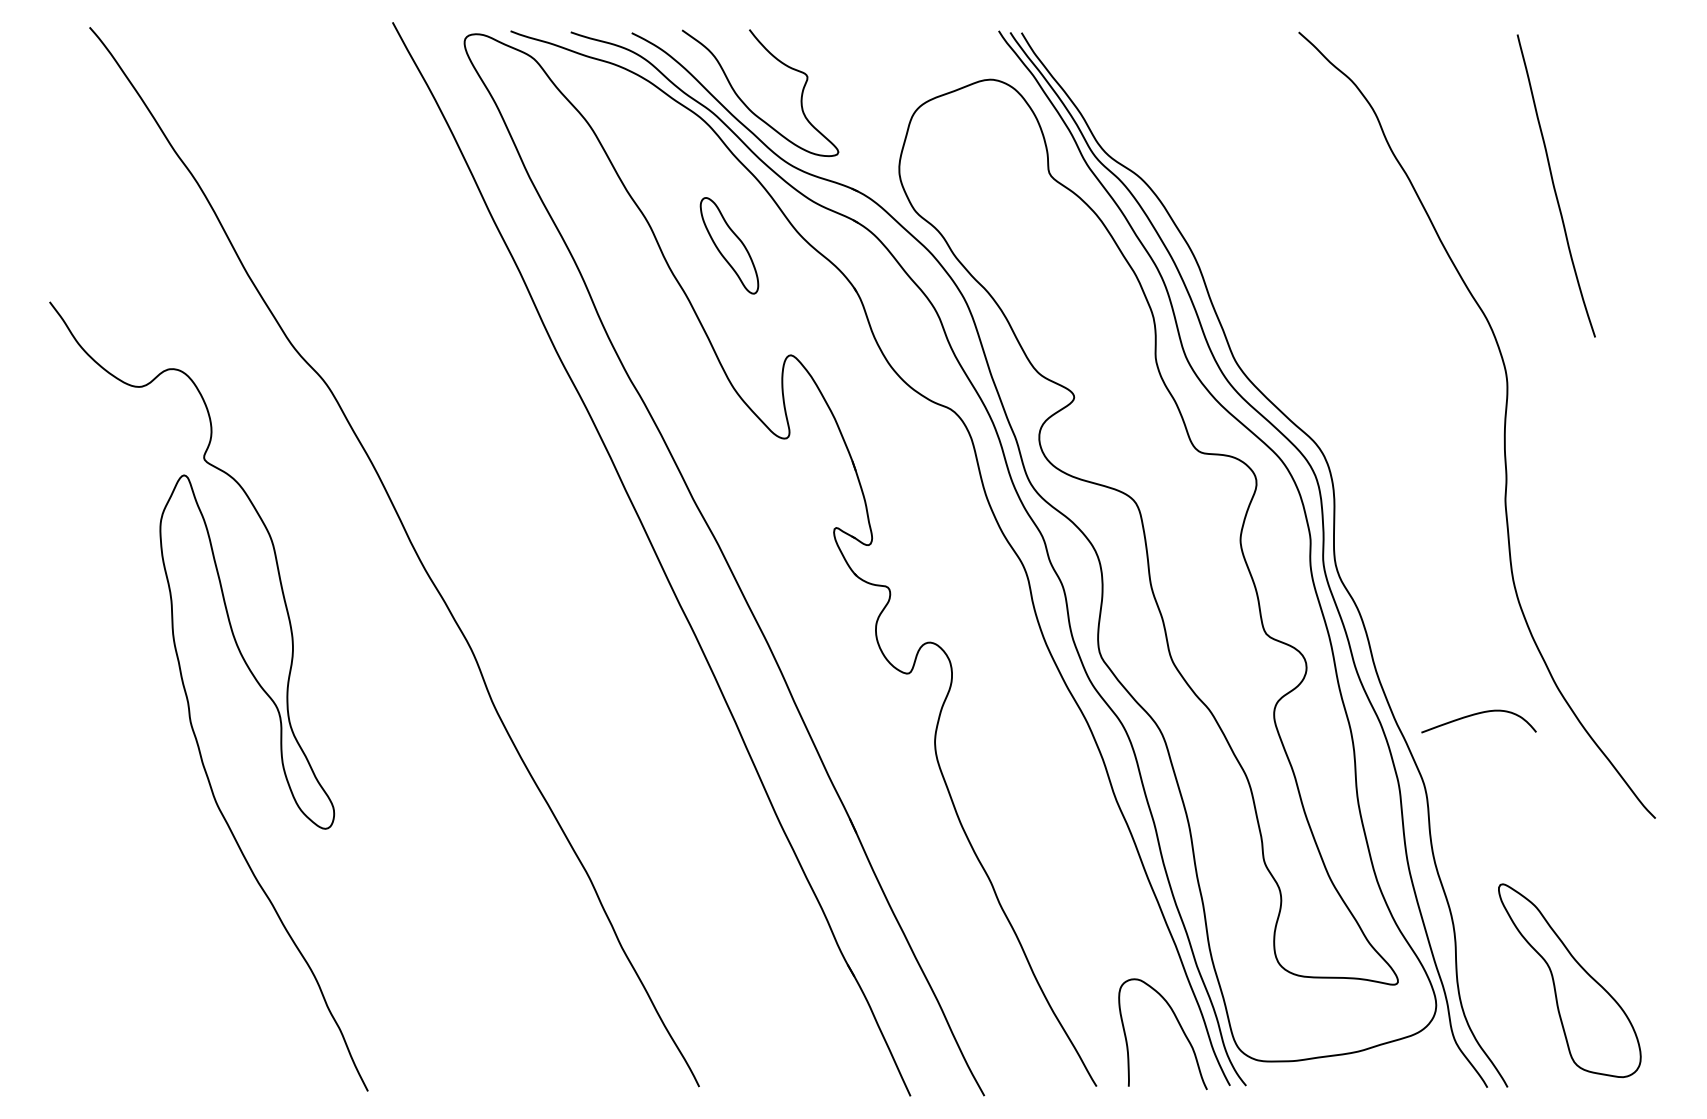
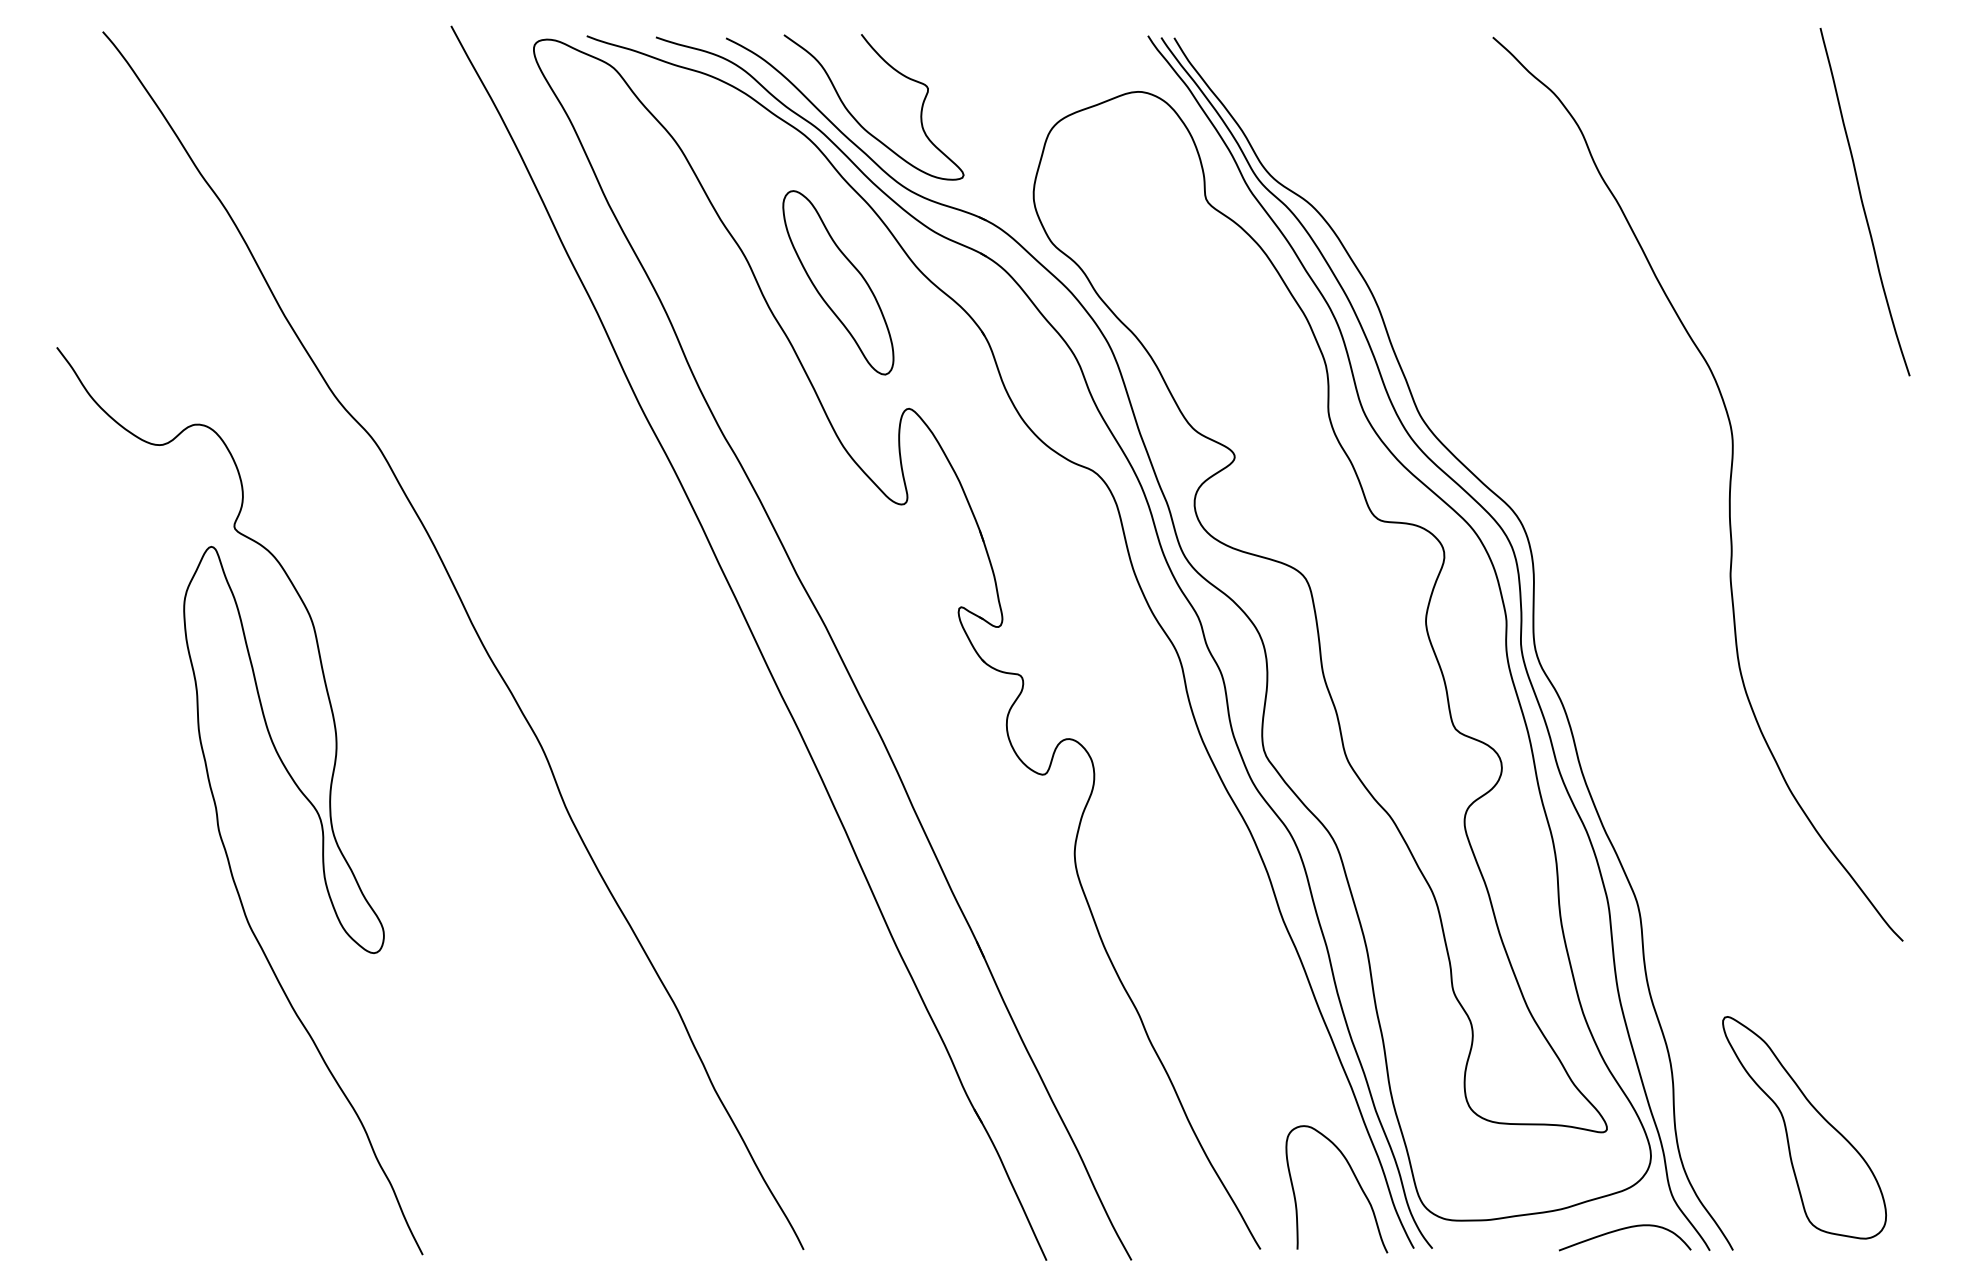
curve: (1554, 186) -> (1863, 202), moved
part: (729, 245) -> (838, 282), size x1.67
curve: (1479, 714) -> (1625, 1229), moved

